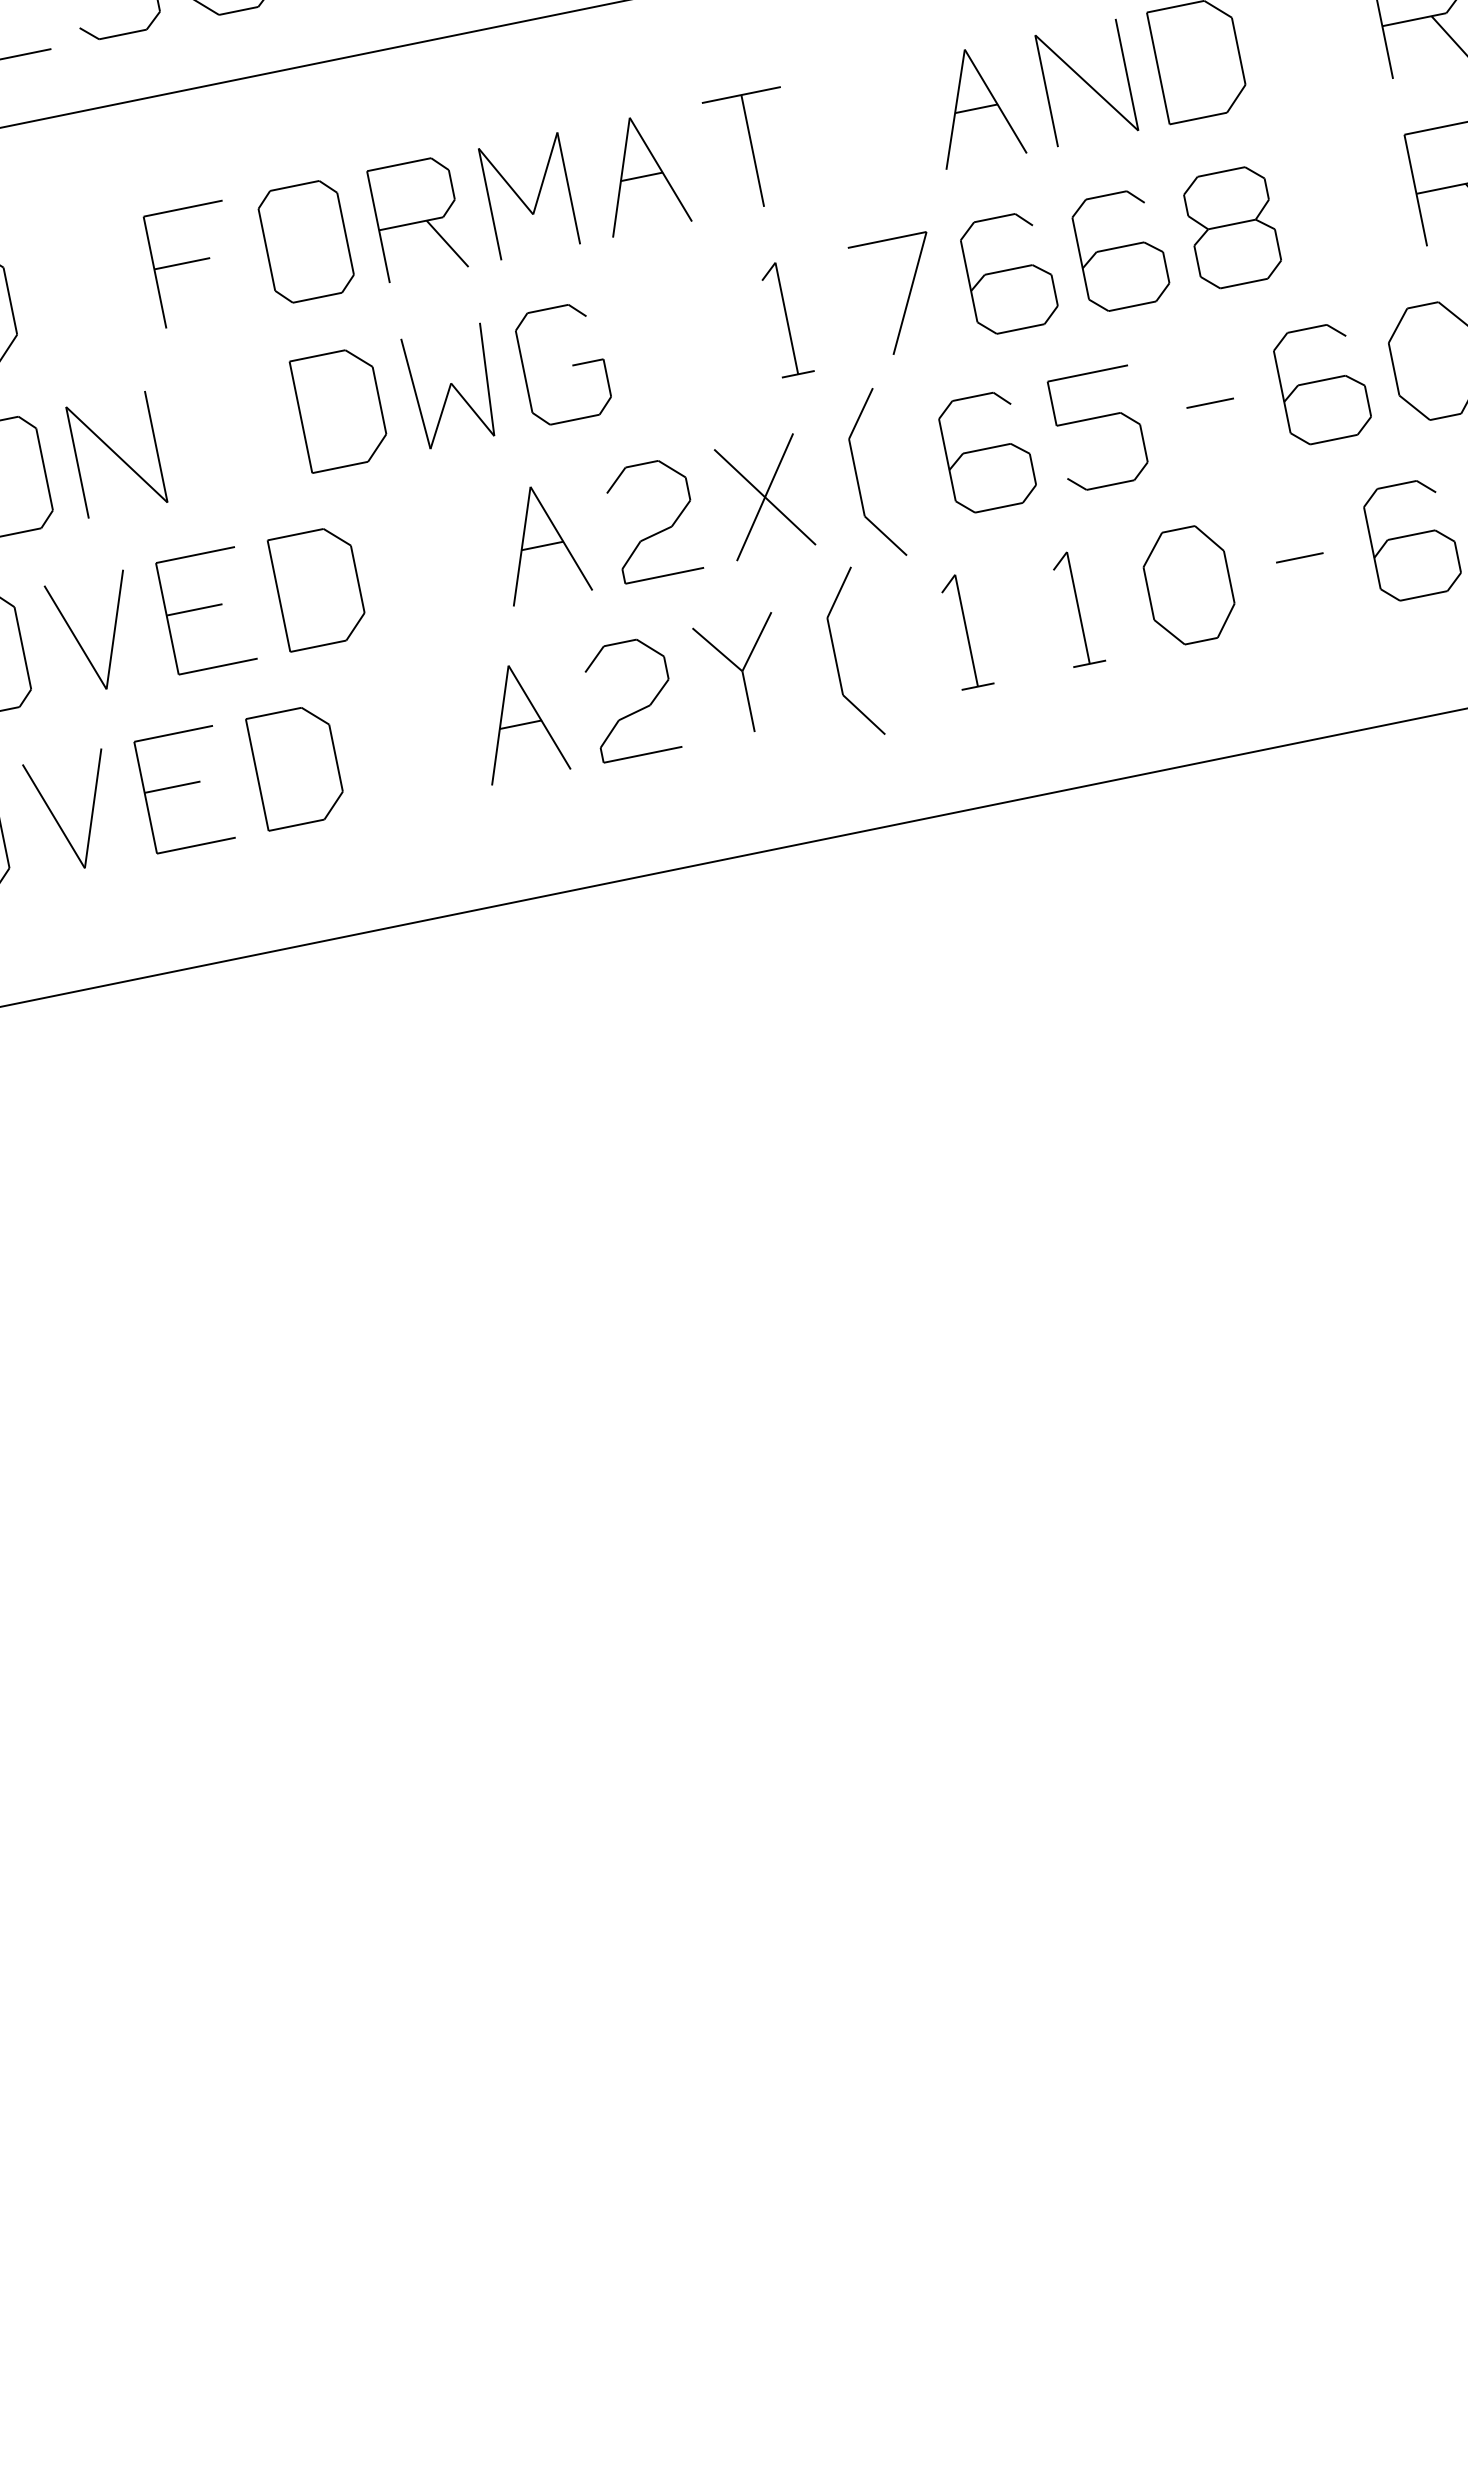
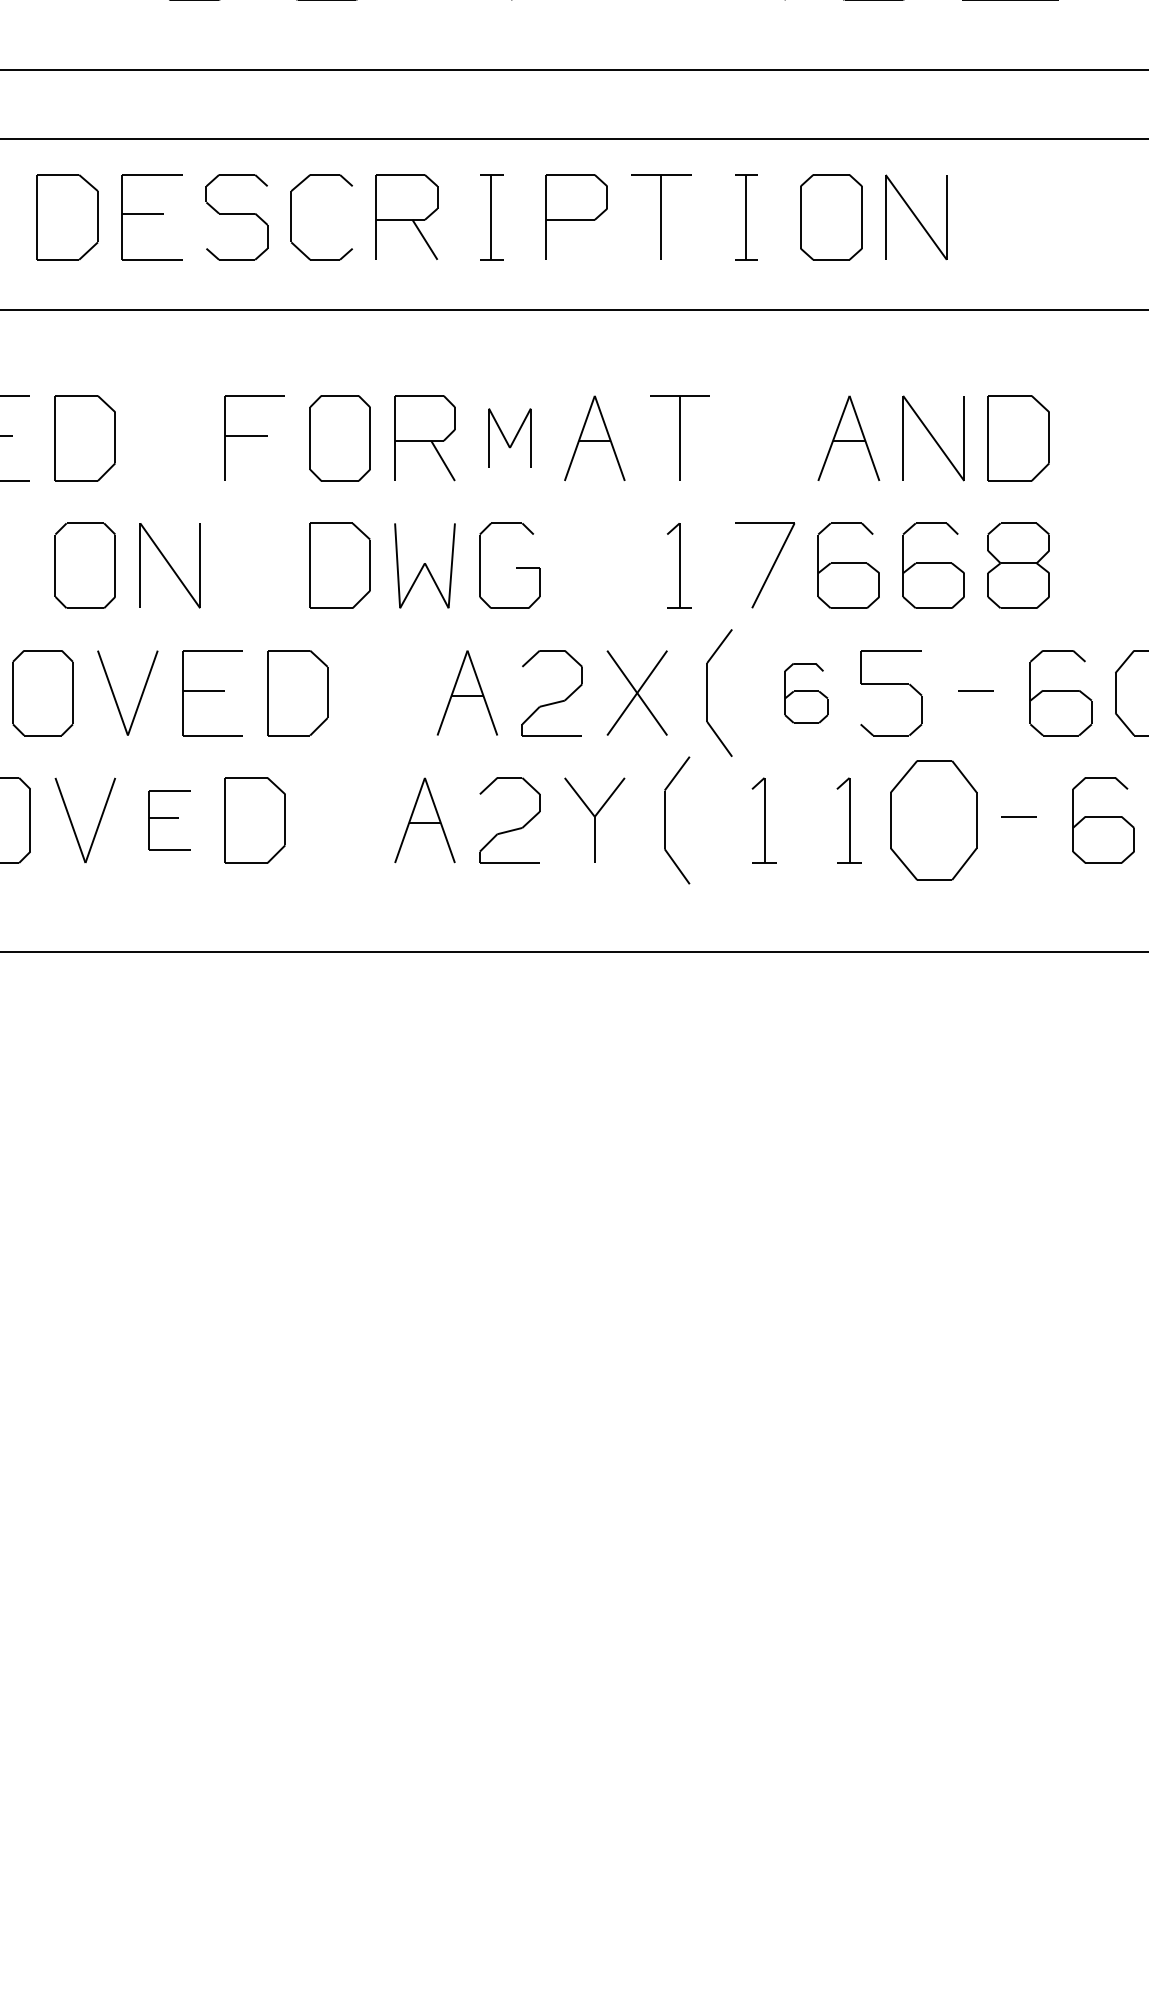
part: (528, 195) -> (509, 437), size x0.7
part: (987, 452) -> (806, 693), size x0.7
part: (1188, 585) -> (933, 820), size x1.4
part: (184, 789) -> (169, 820), size x0.7

